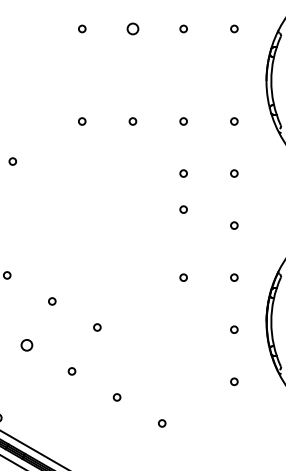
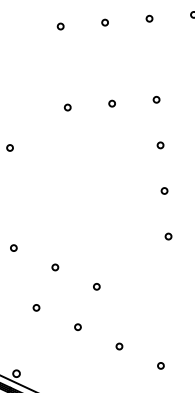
circle: (132, 28) -> (104, 22), size x0.62
circle: (183, 209) -> (164, 190), moved
circle: (26, 345) -> (36, 308), size x0.62

